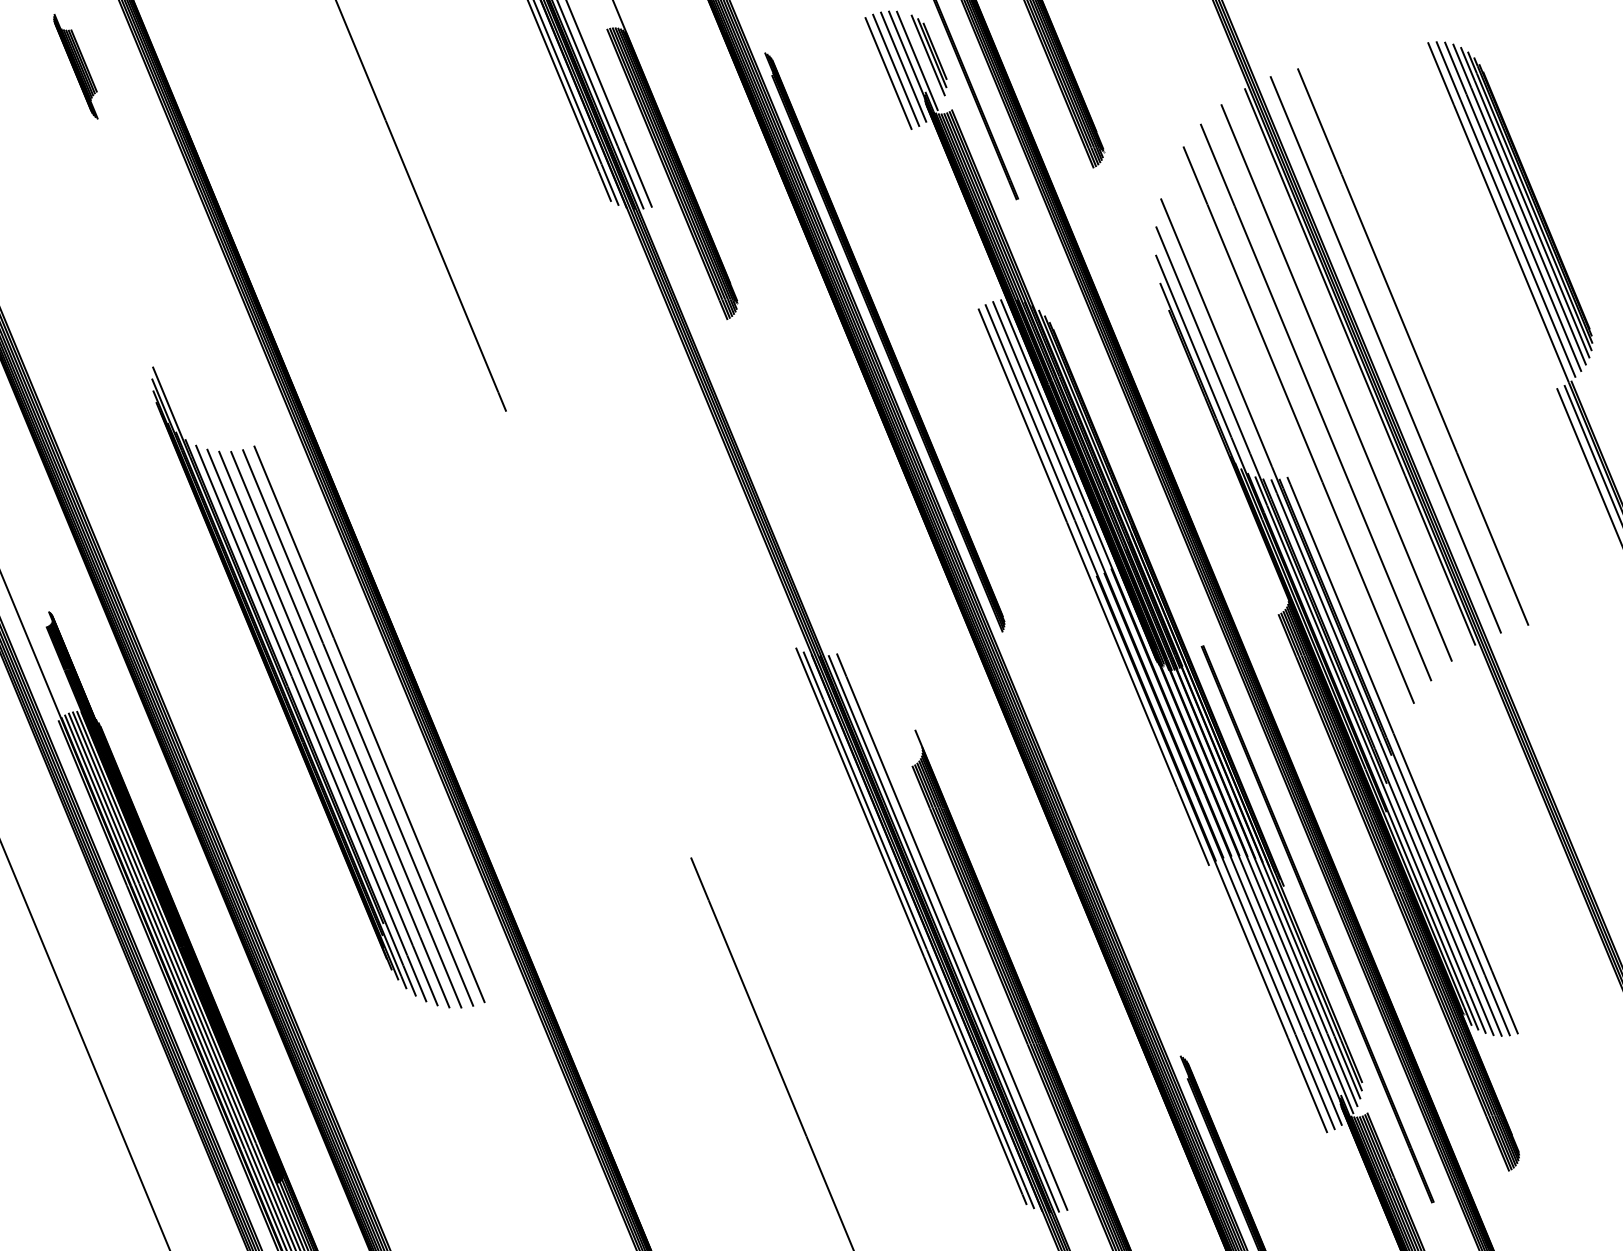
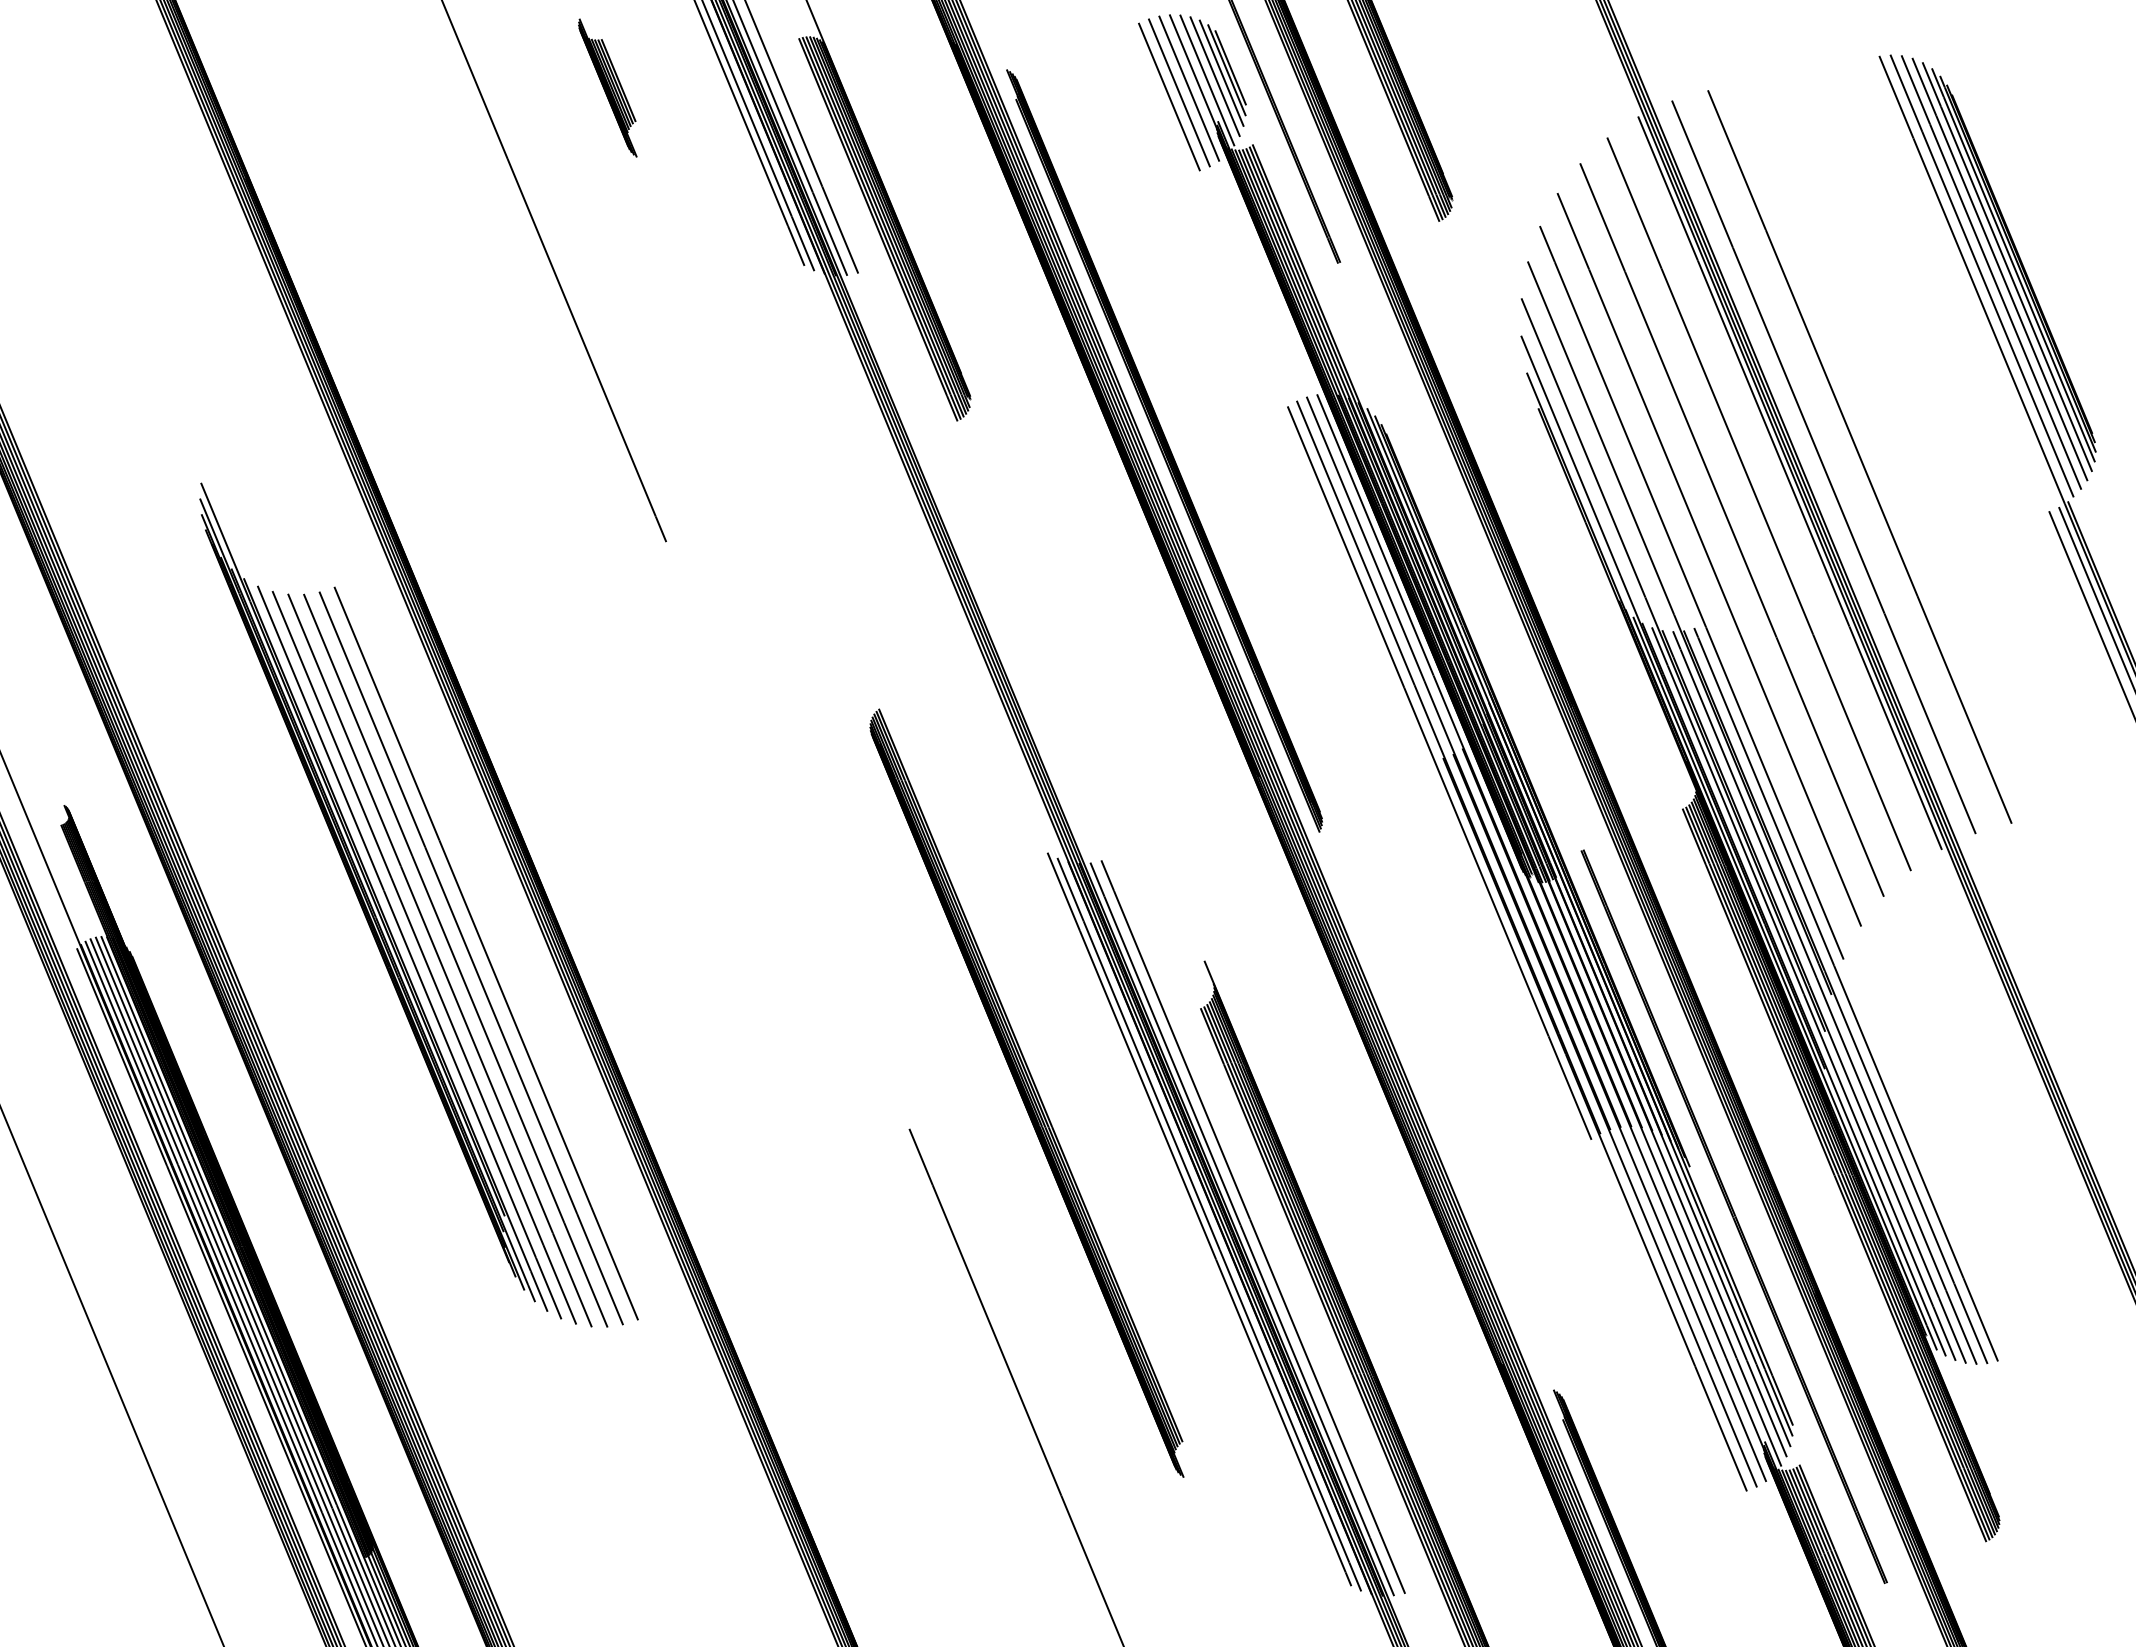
line: (923, 57) -> (1215, 76), added
part: (75, 66) -> (607, 87), moved
line: (1285, 449) -> (1691, 592), added
part: (779, 829) -> (1026, 1092), added

